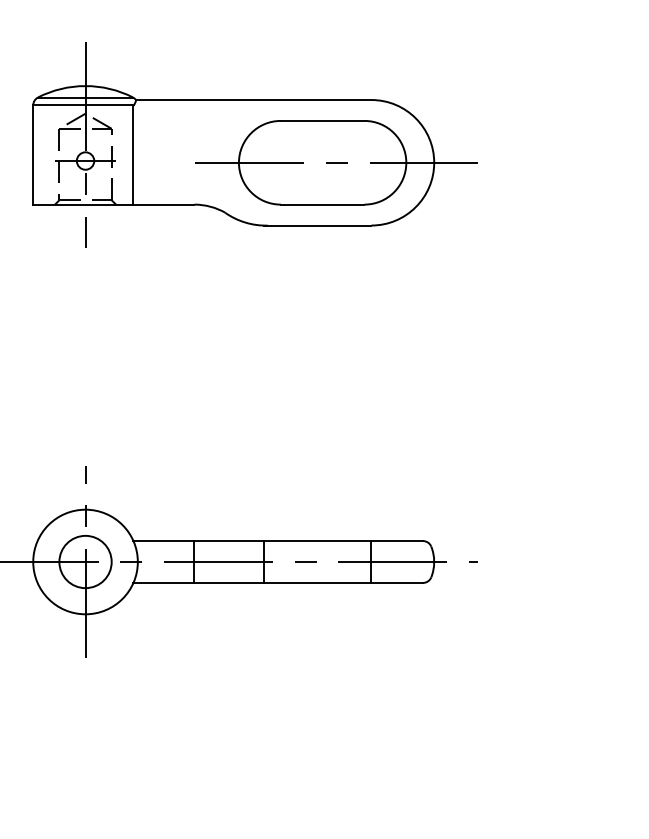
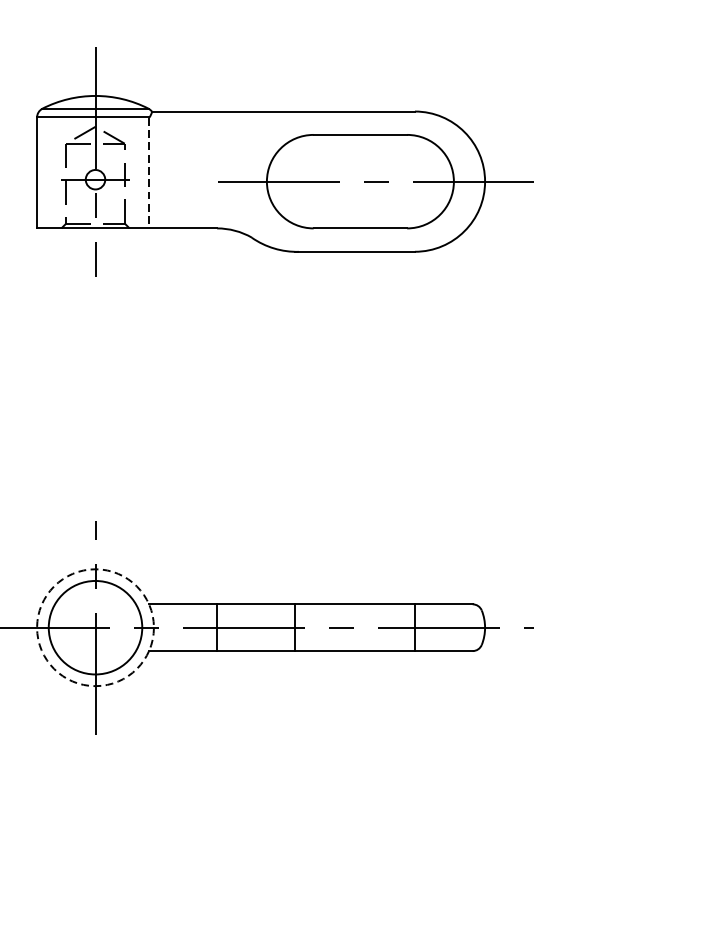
line: (133, 155) -> (149, 173), solid -> dashed
circle: (85, 561) -> (95, 627), size x1.6
circle: (85, 561) -> (95, 627), solid -> dashed

